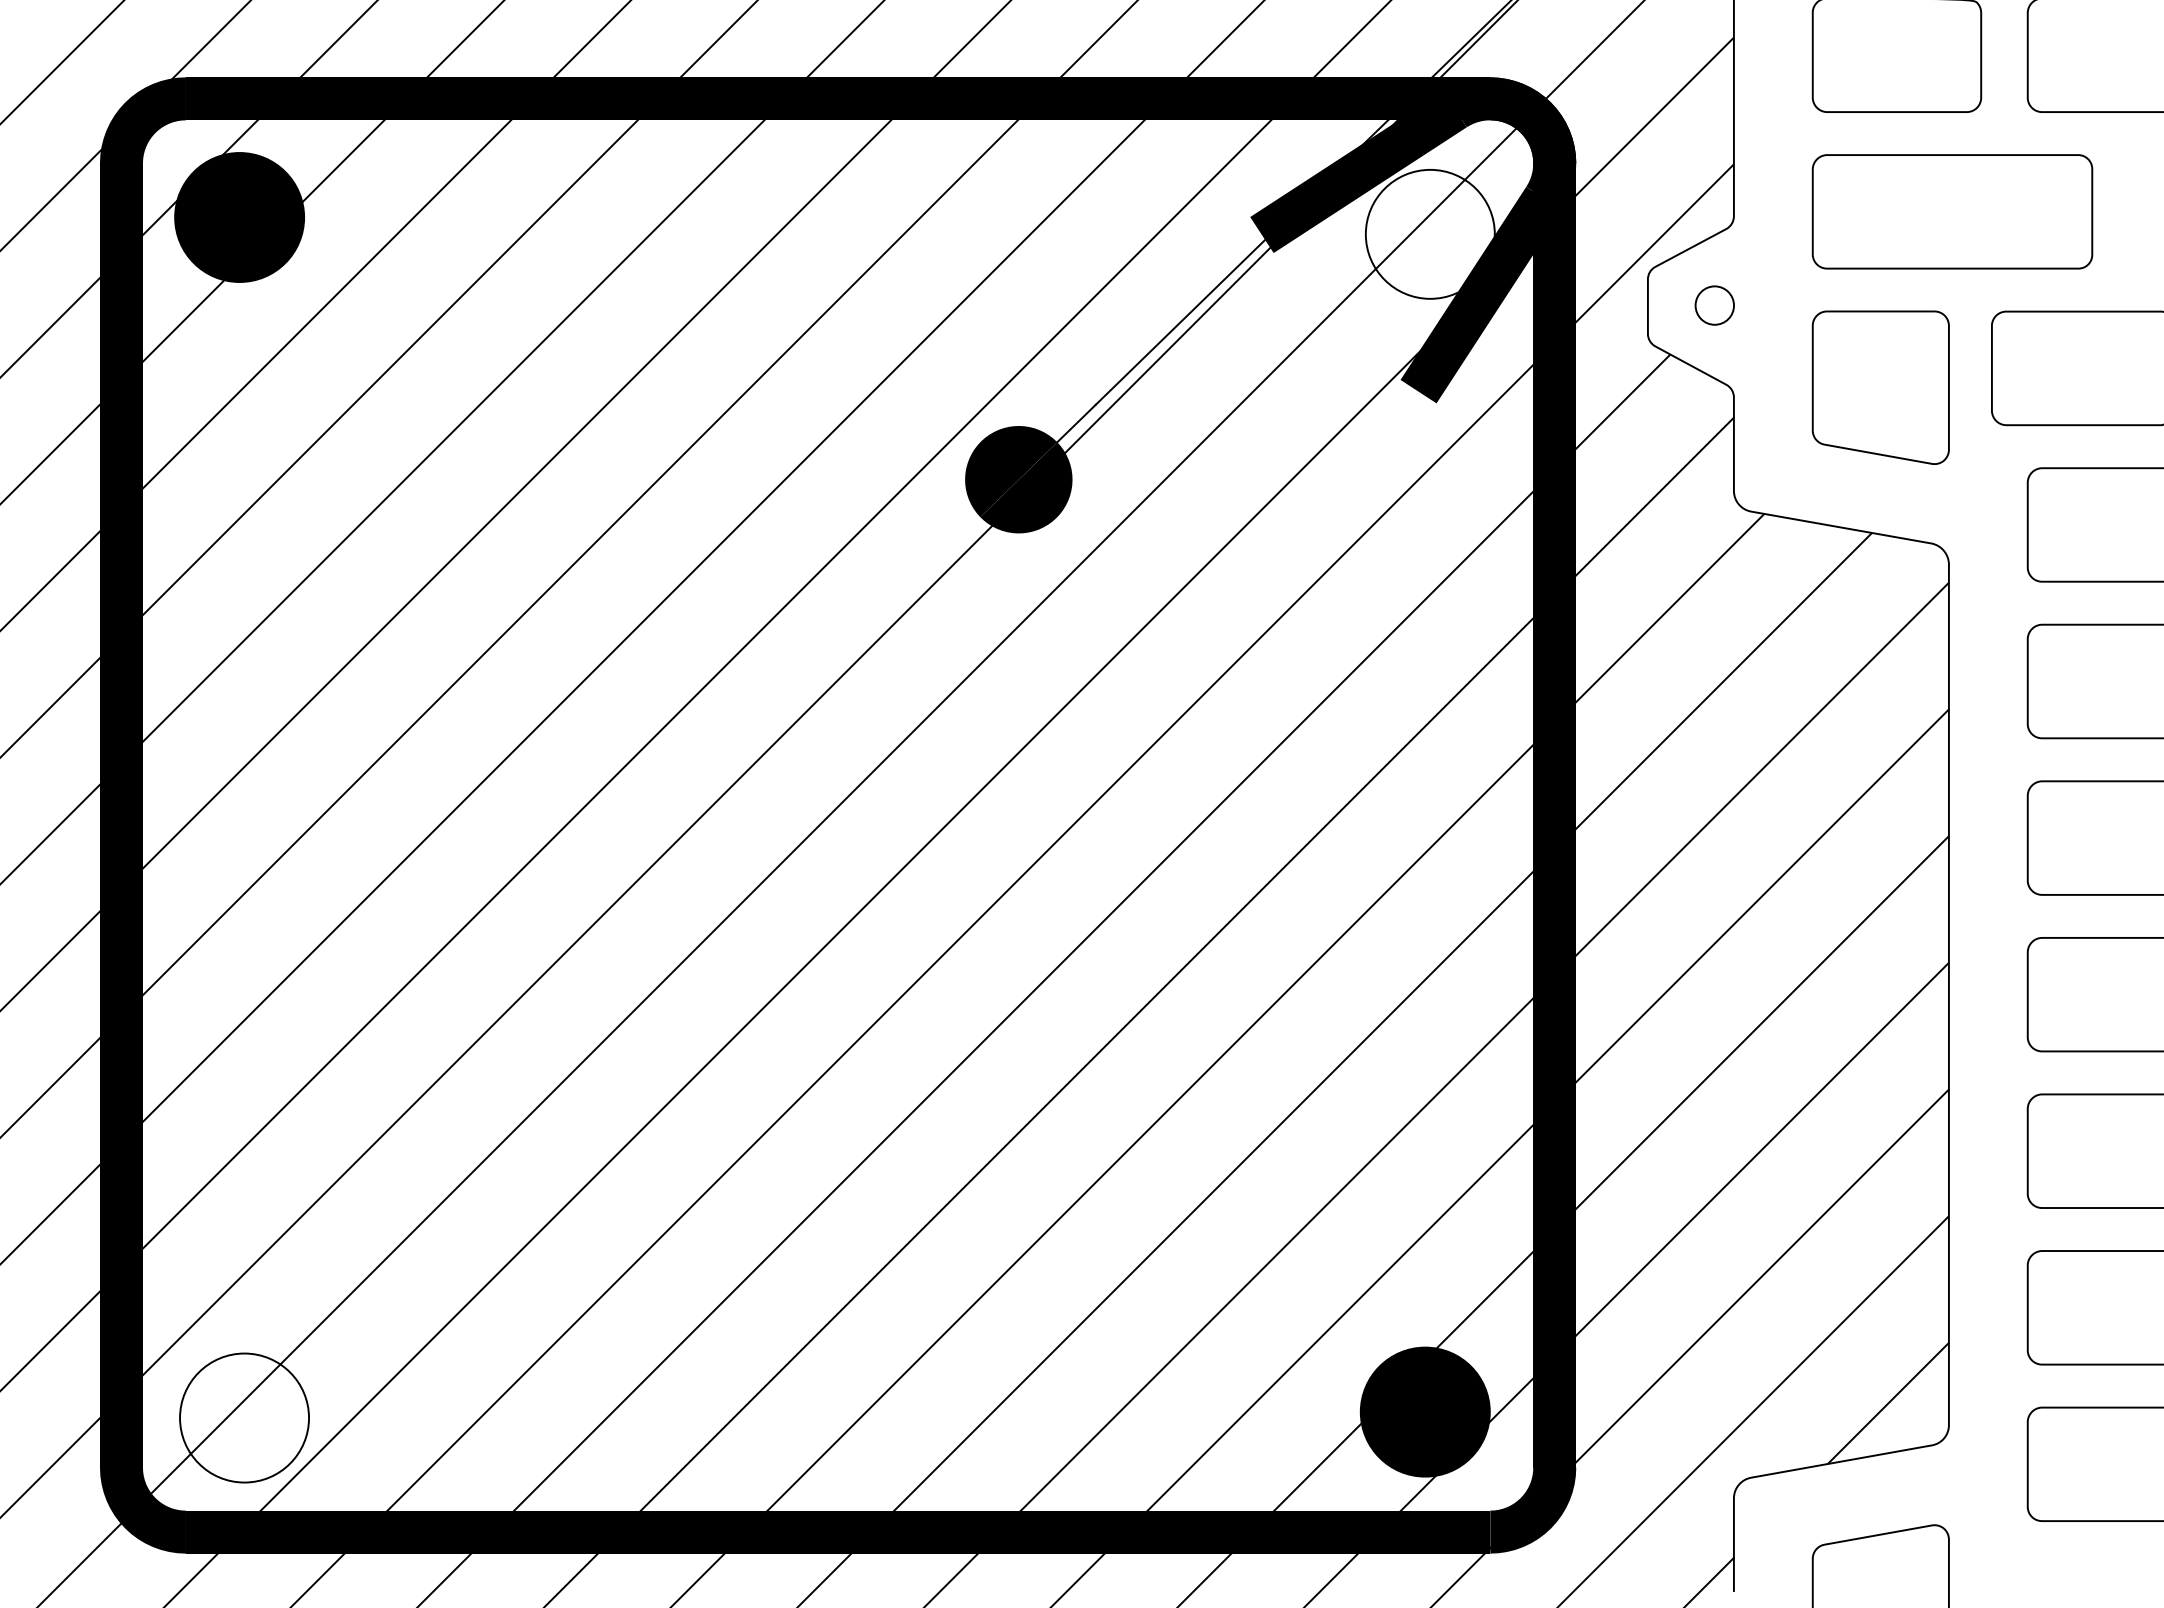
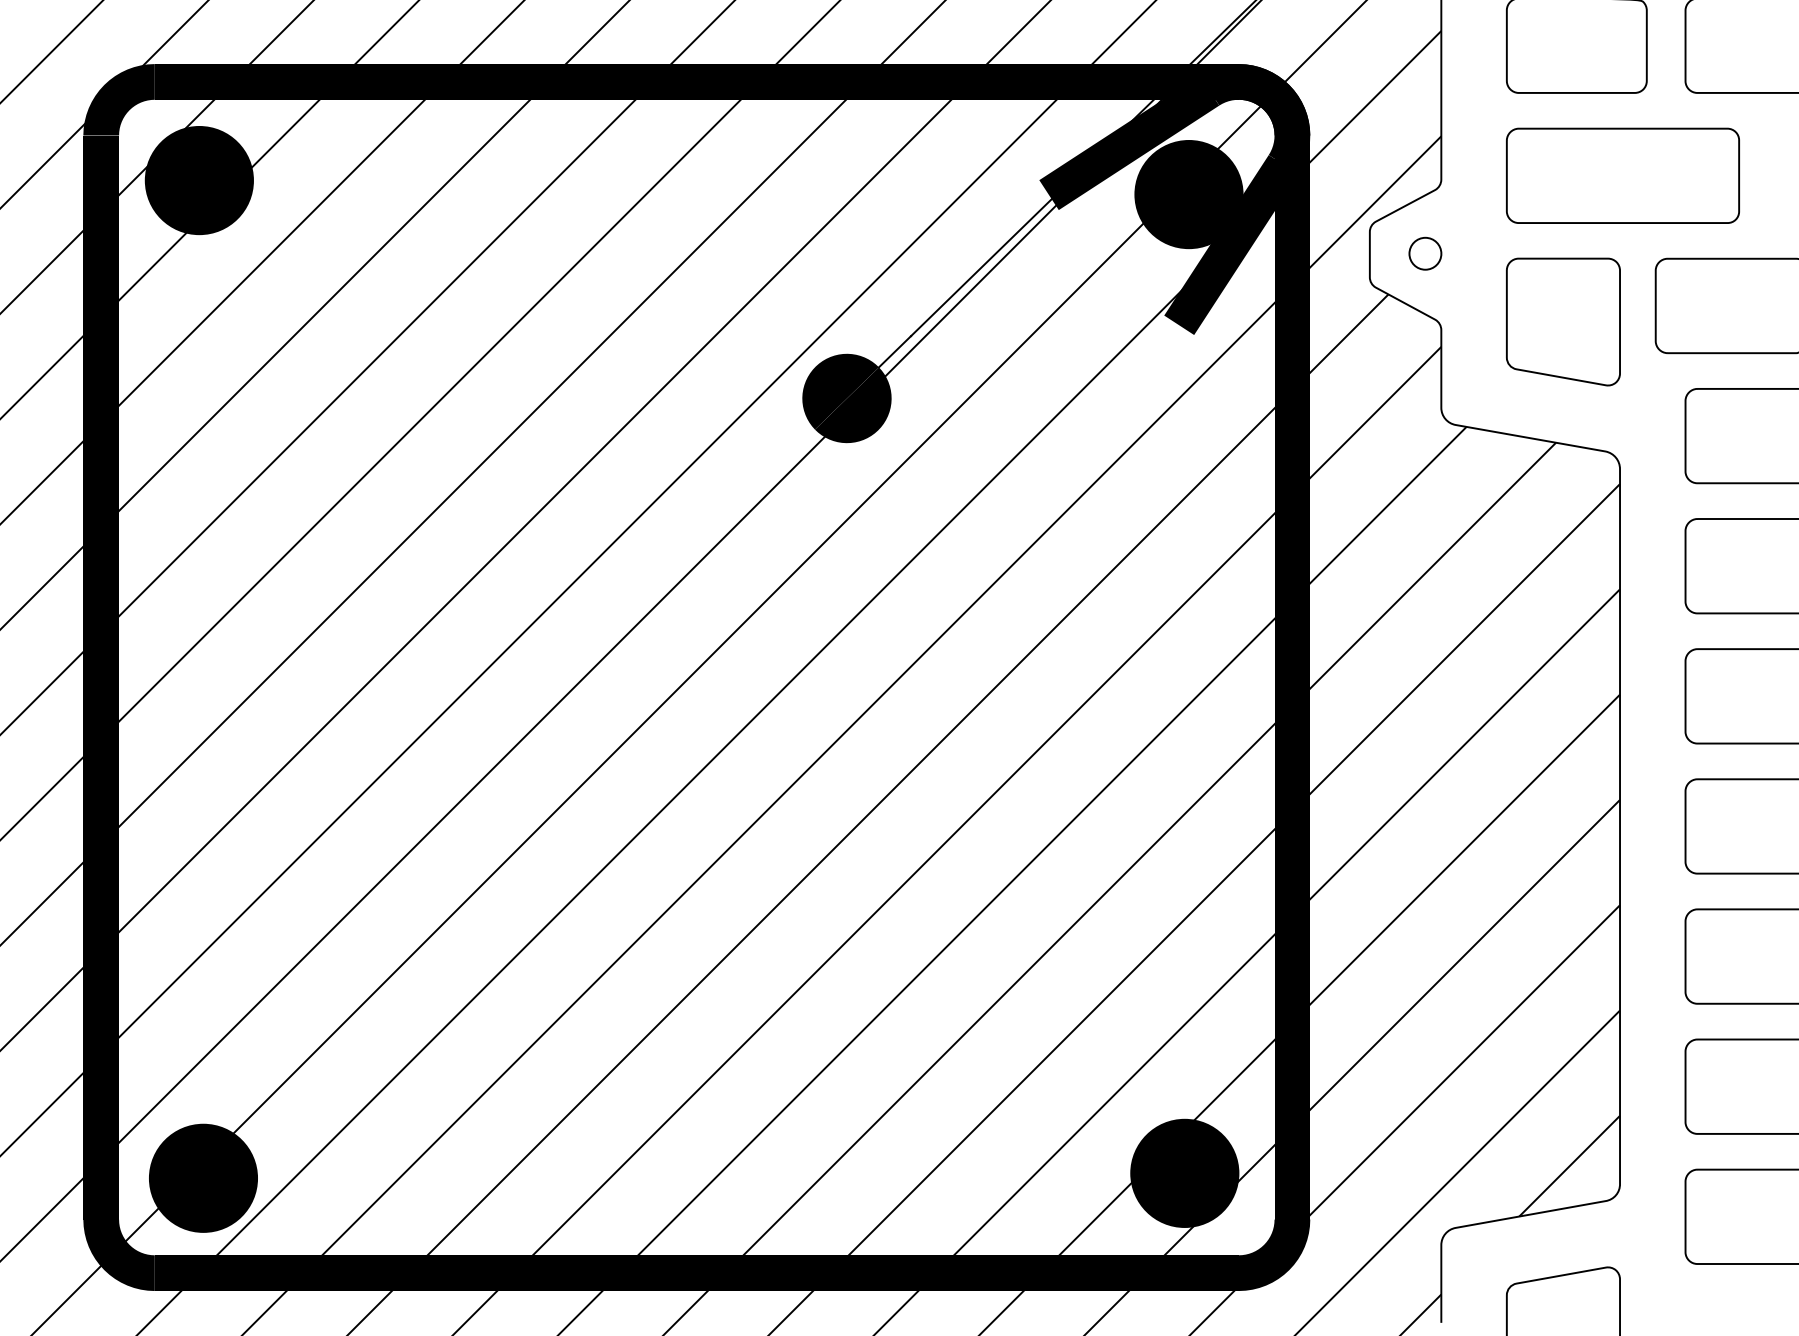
fill: (1429, 233) -> (1188, 193), added
fill: (244, 1417) -> (203, 1177), added

